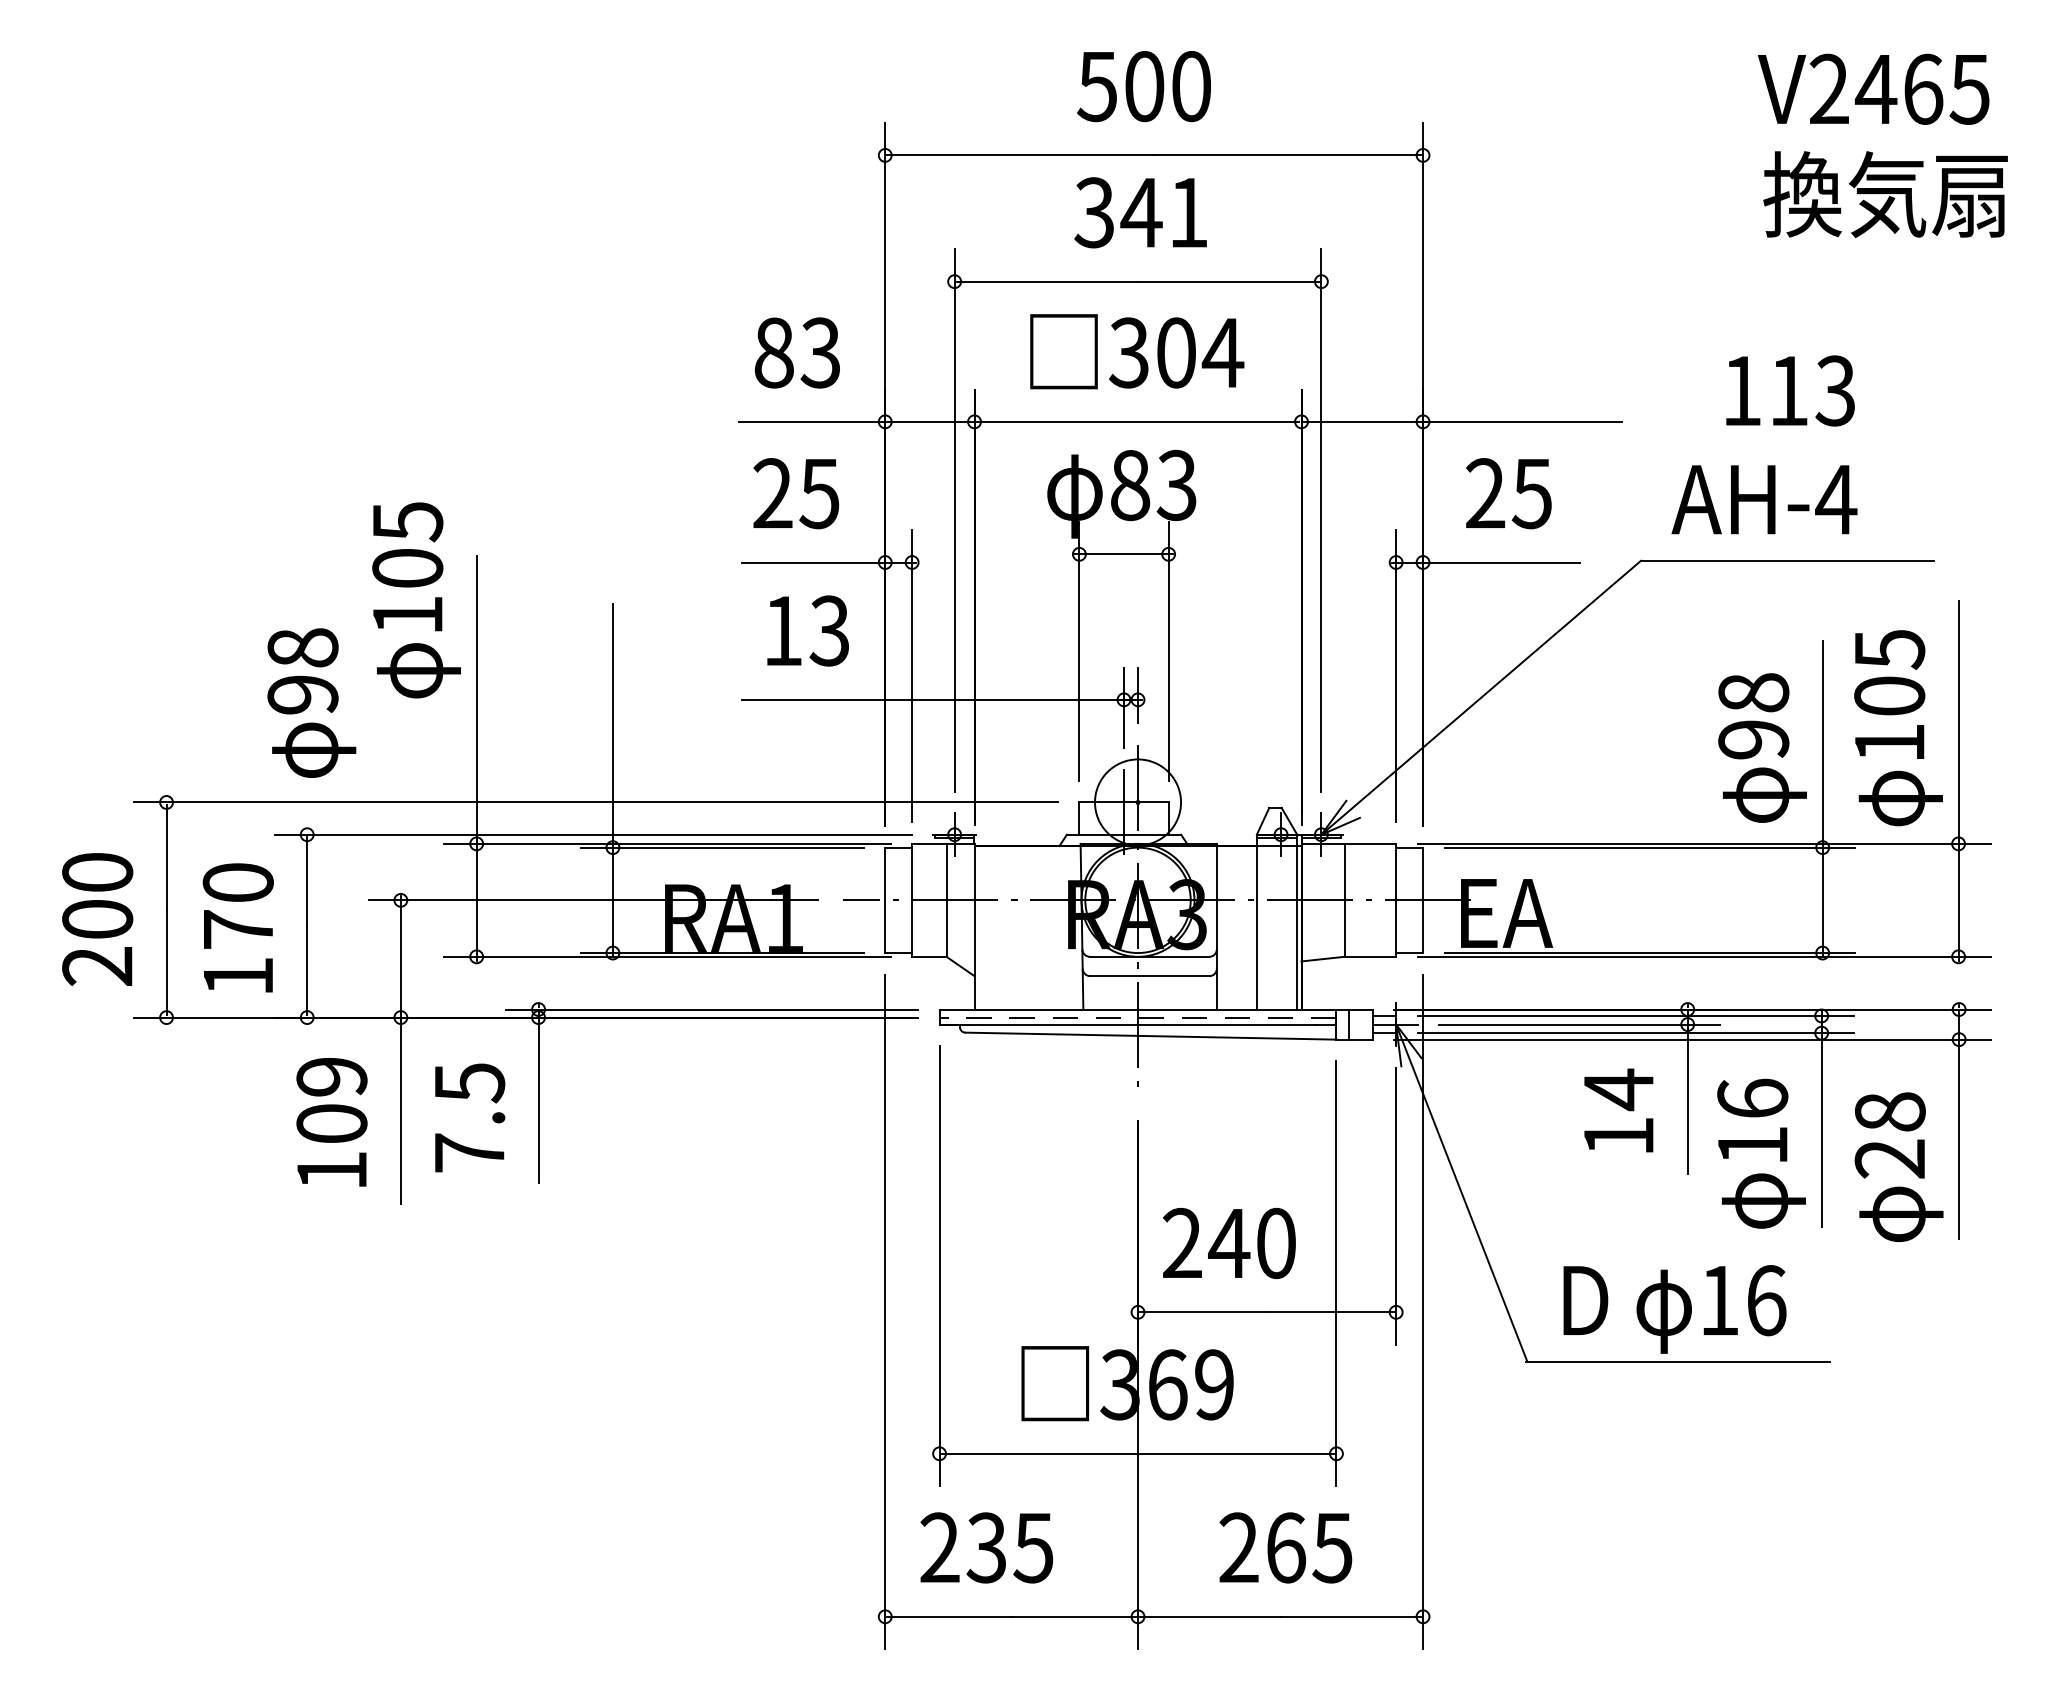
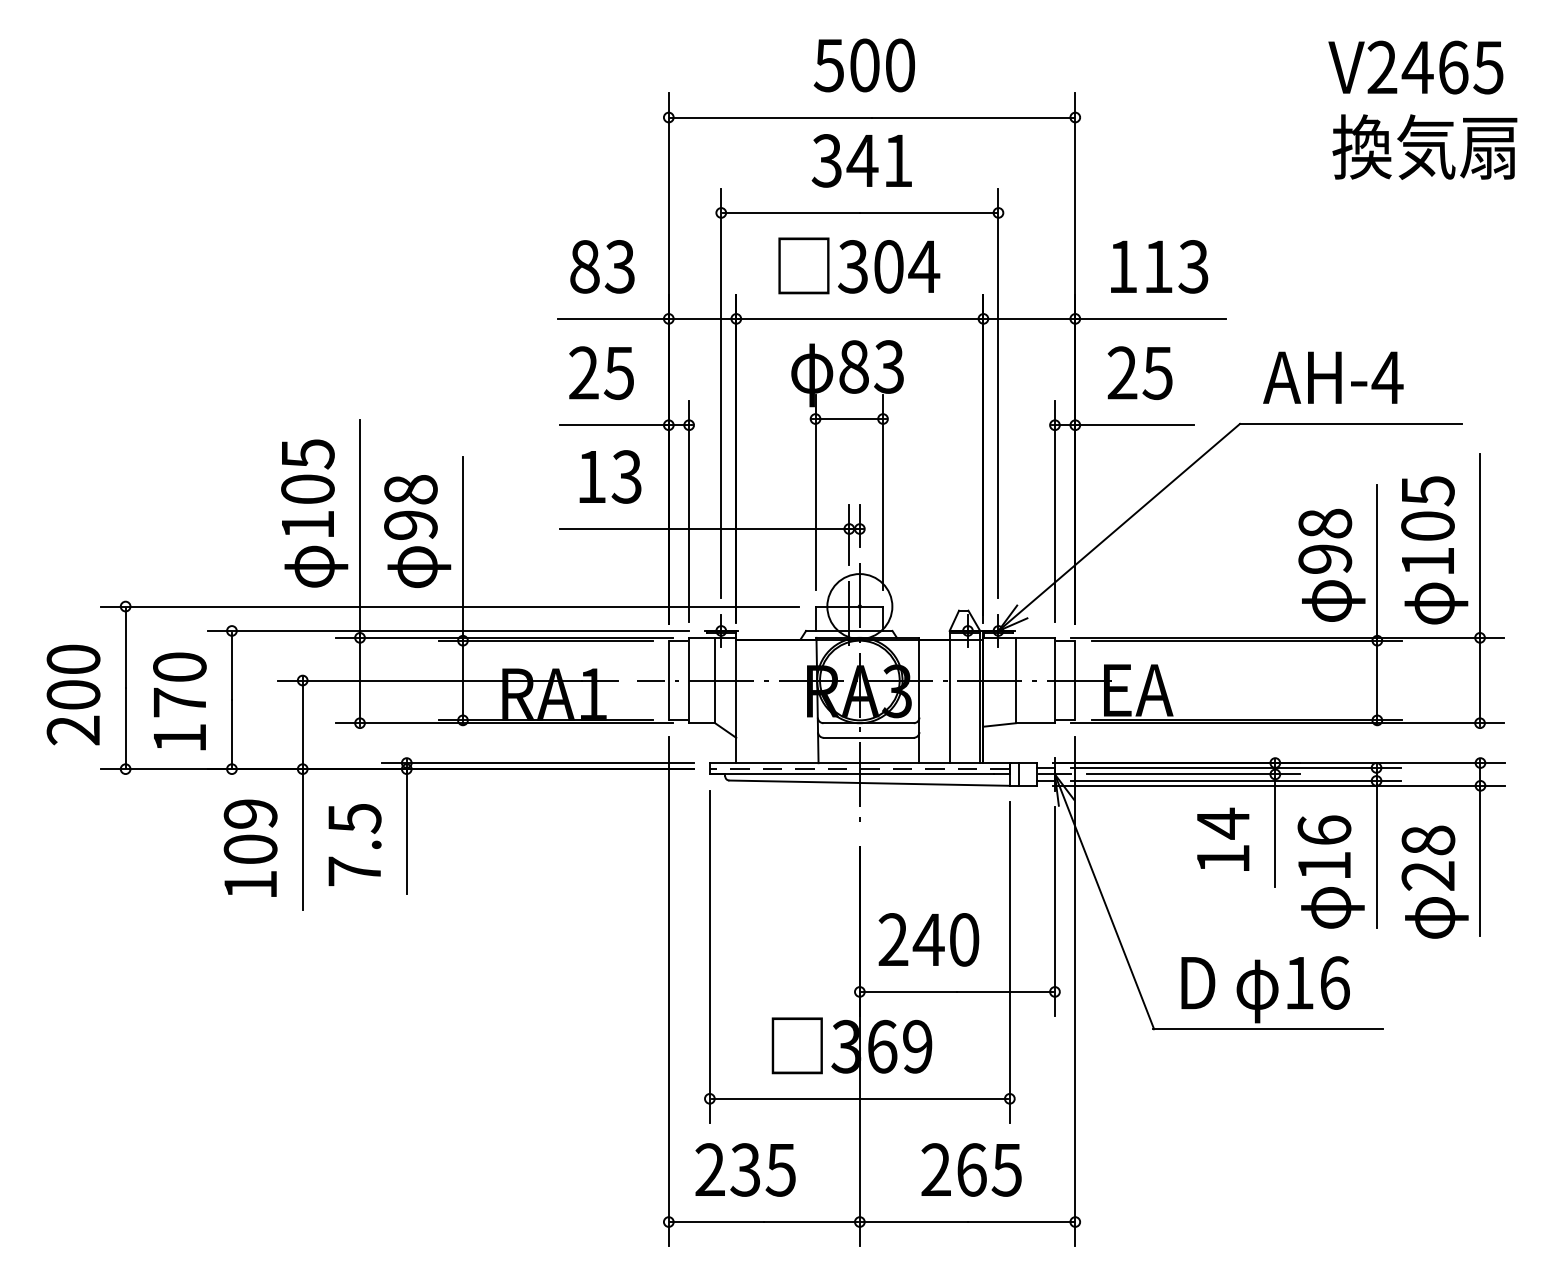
text: (1790, 390) -> (1159, 266), moved
text: (416, 600) -> (314, 513), moved
text: (311, 702) -> (417, 531), moved

